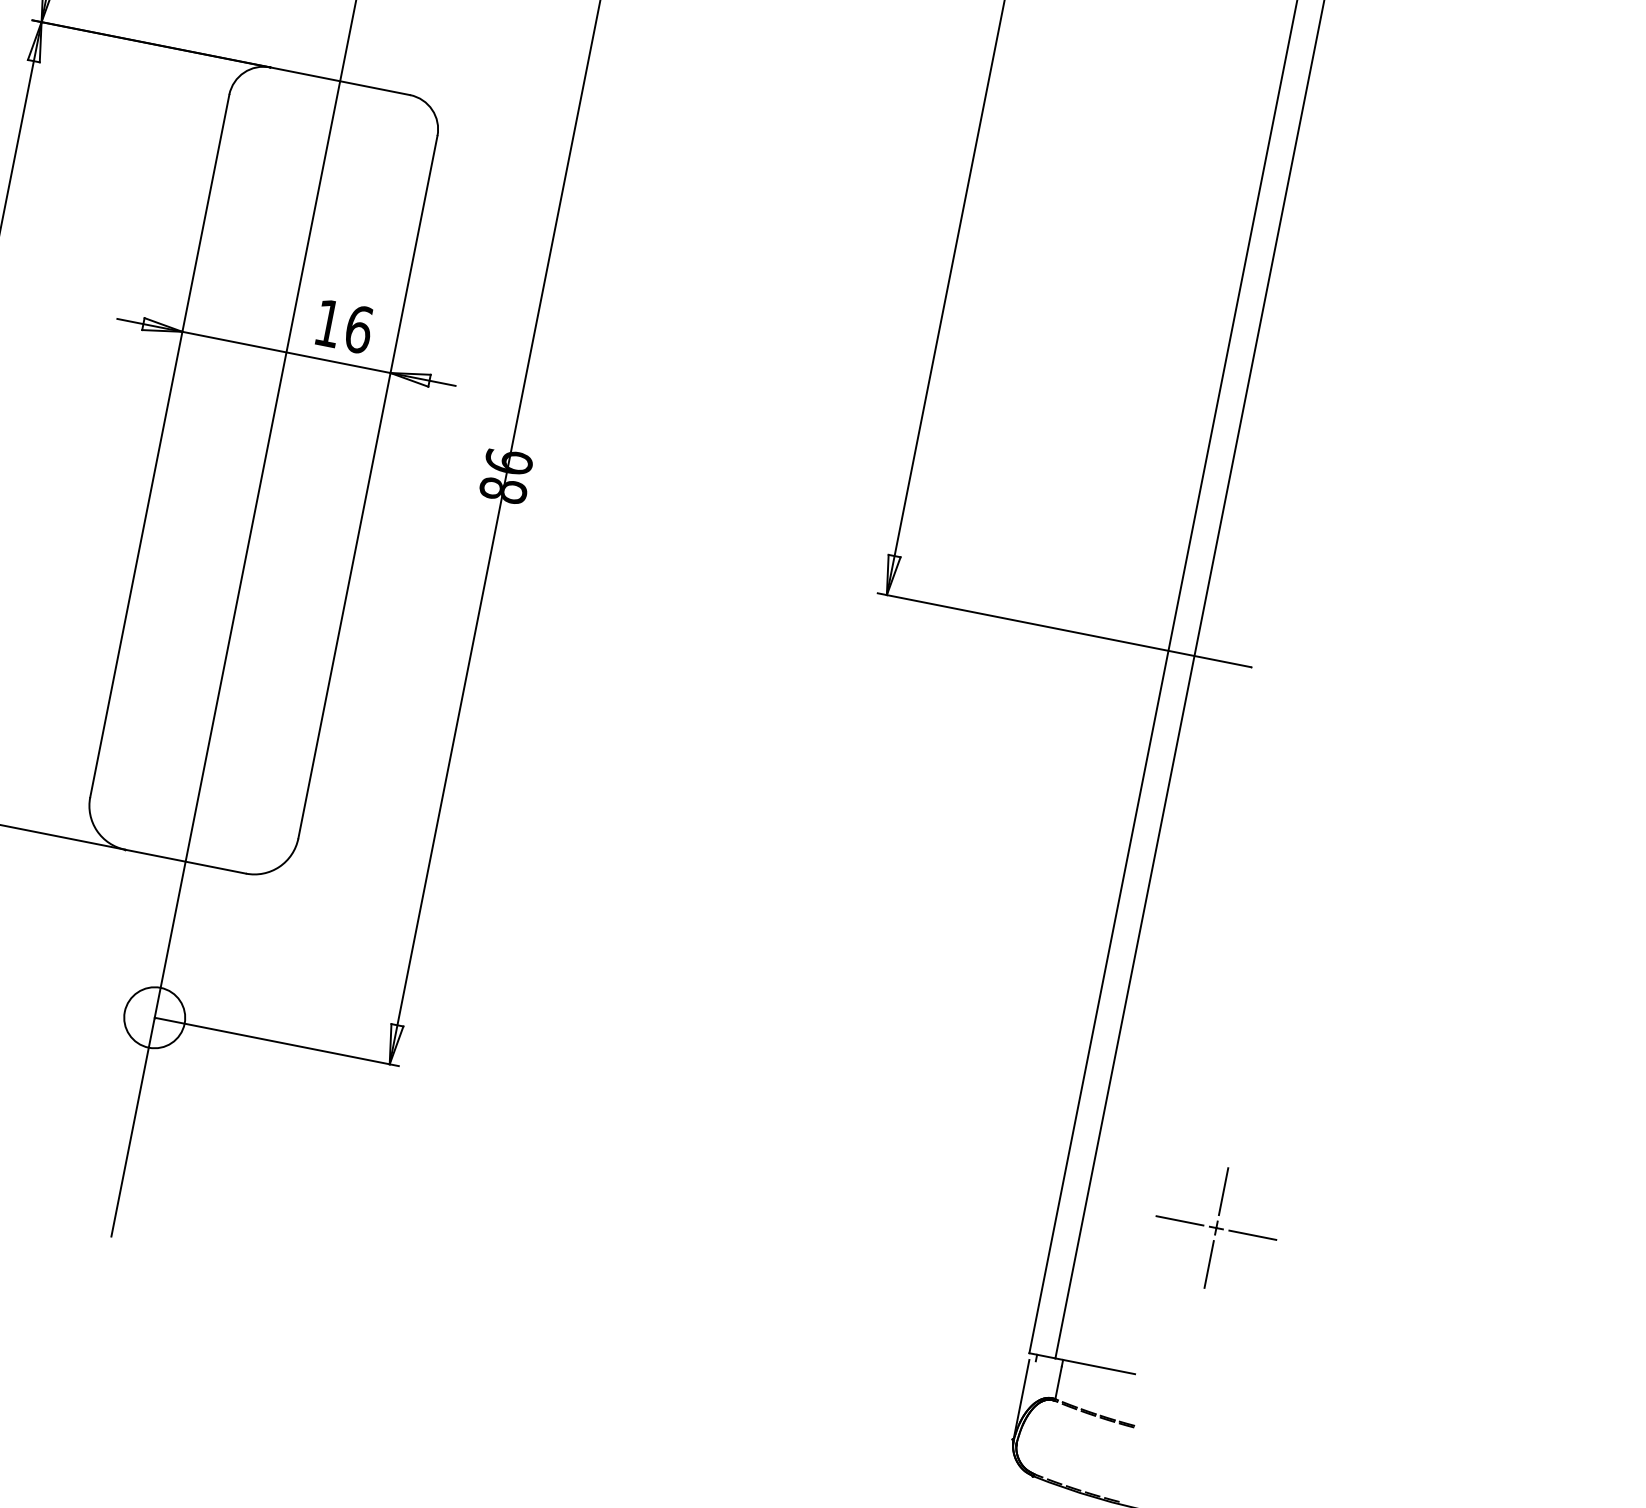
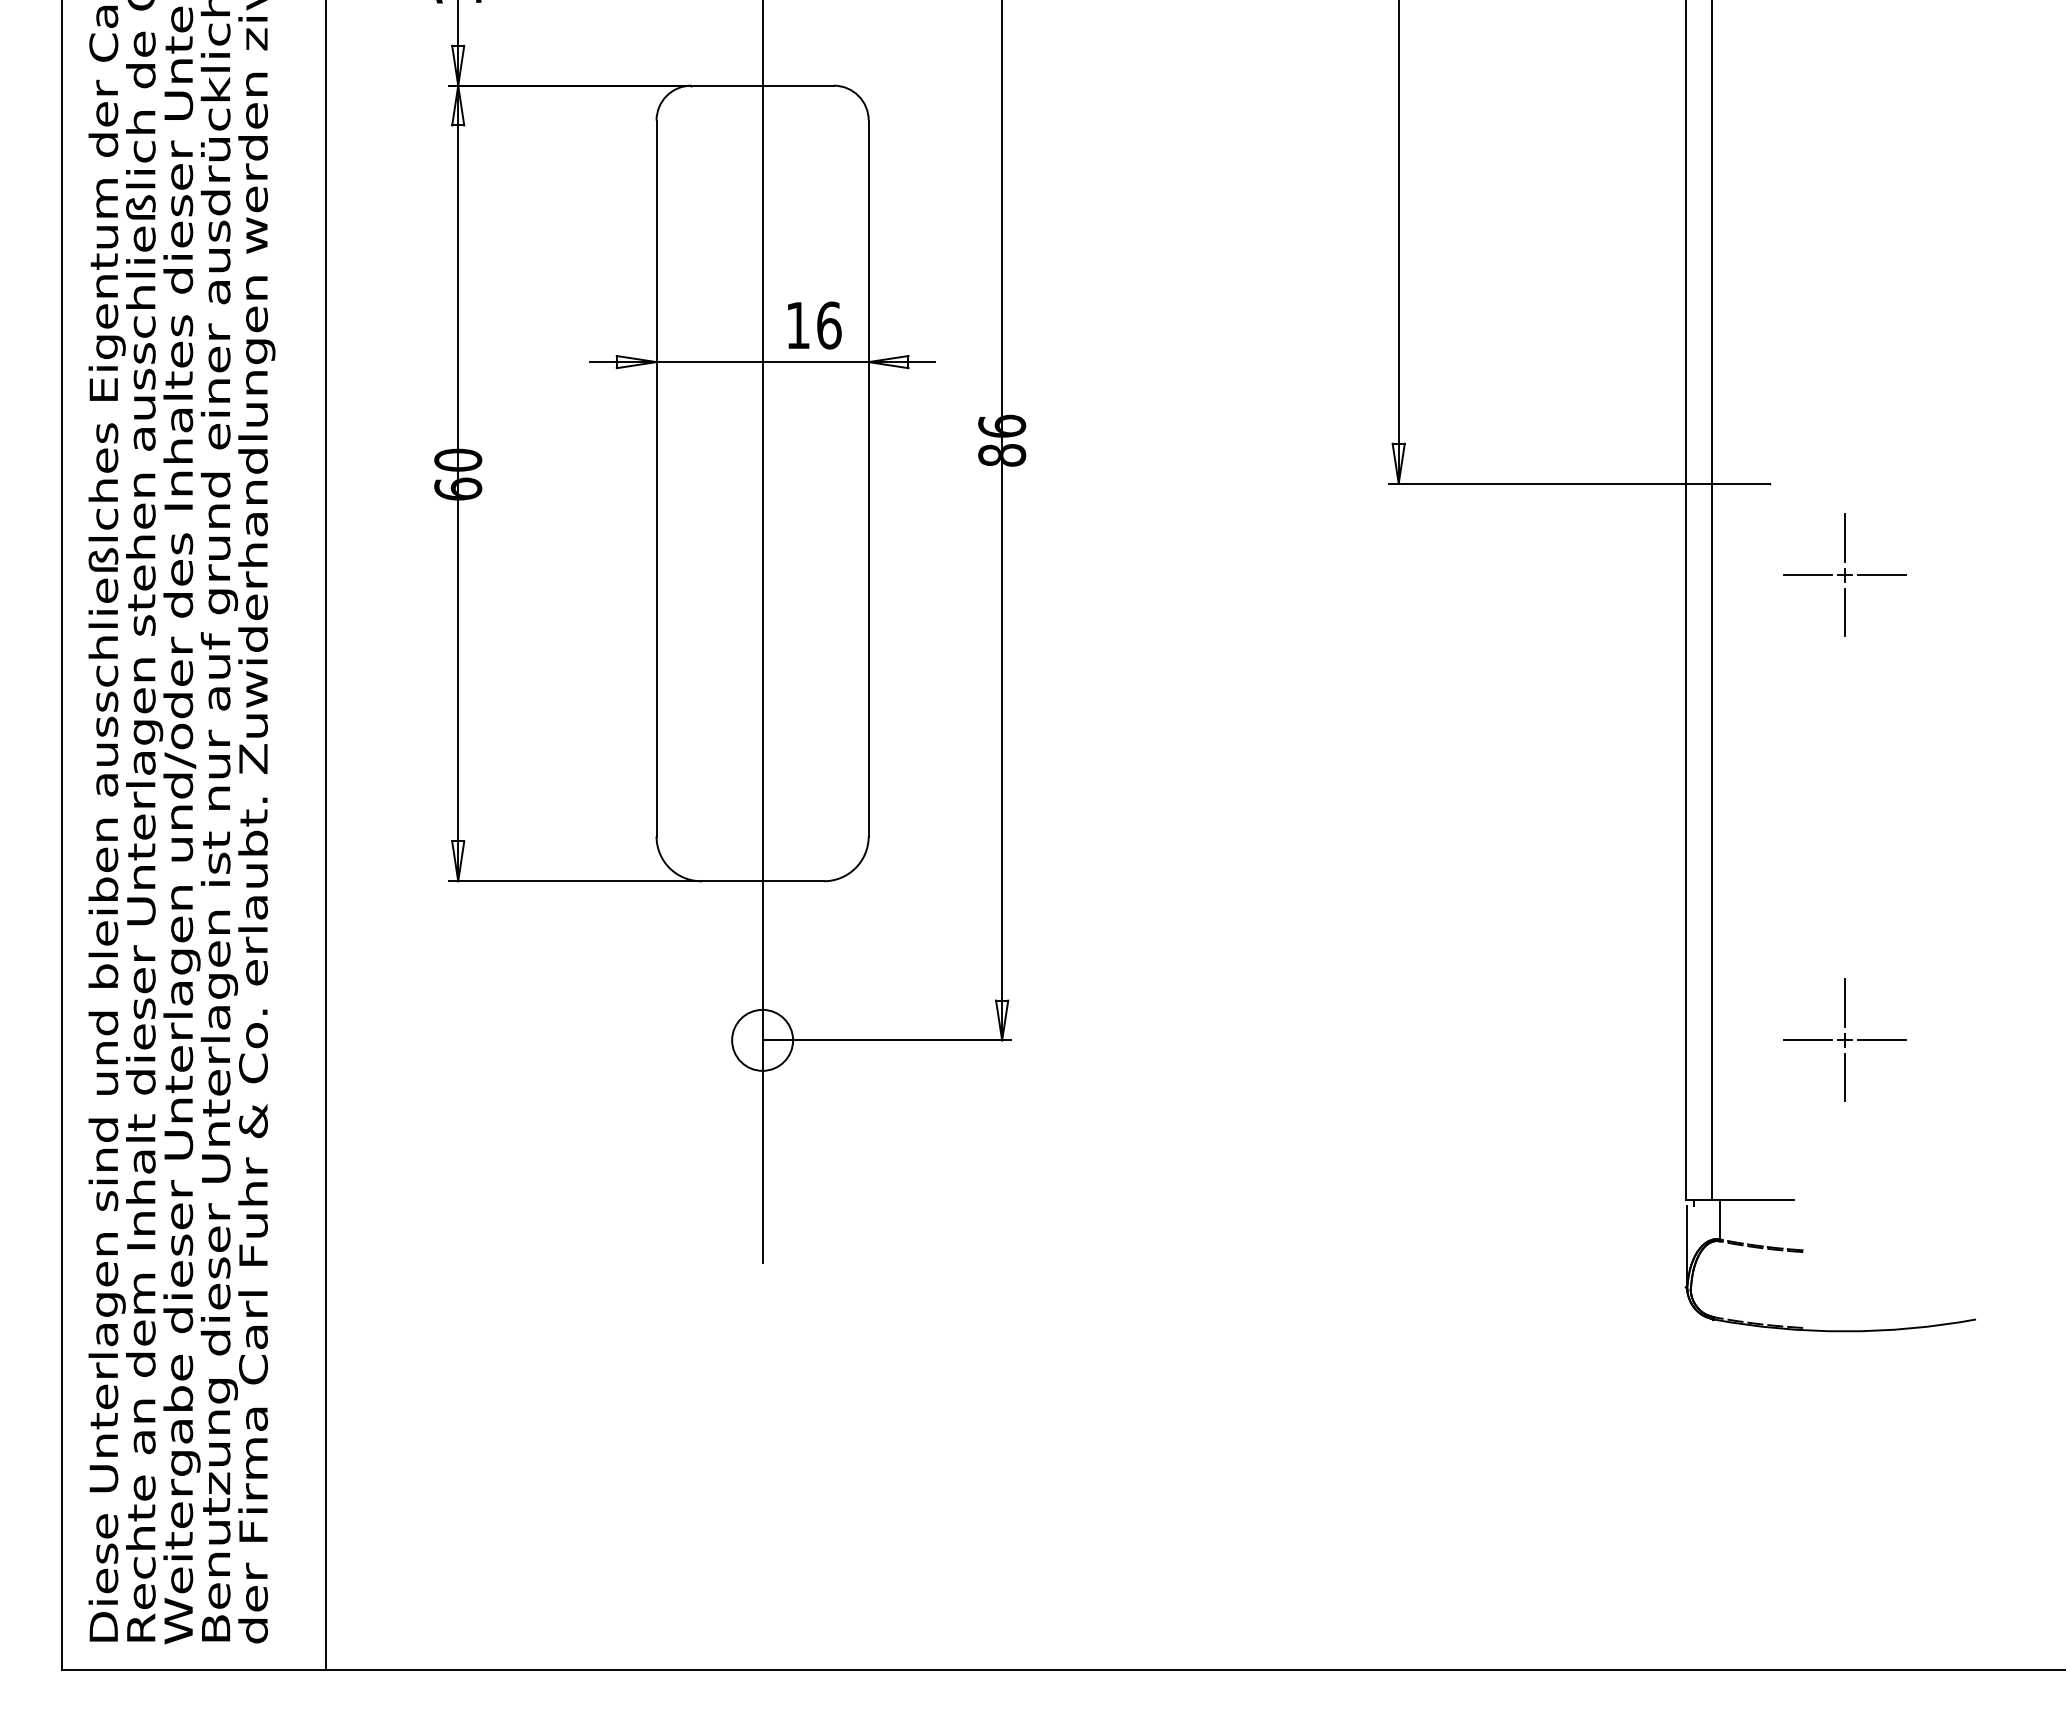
part: (1306, 770) -> (1844, 574), added

